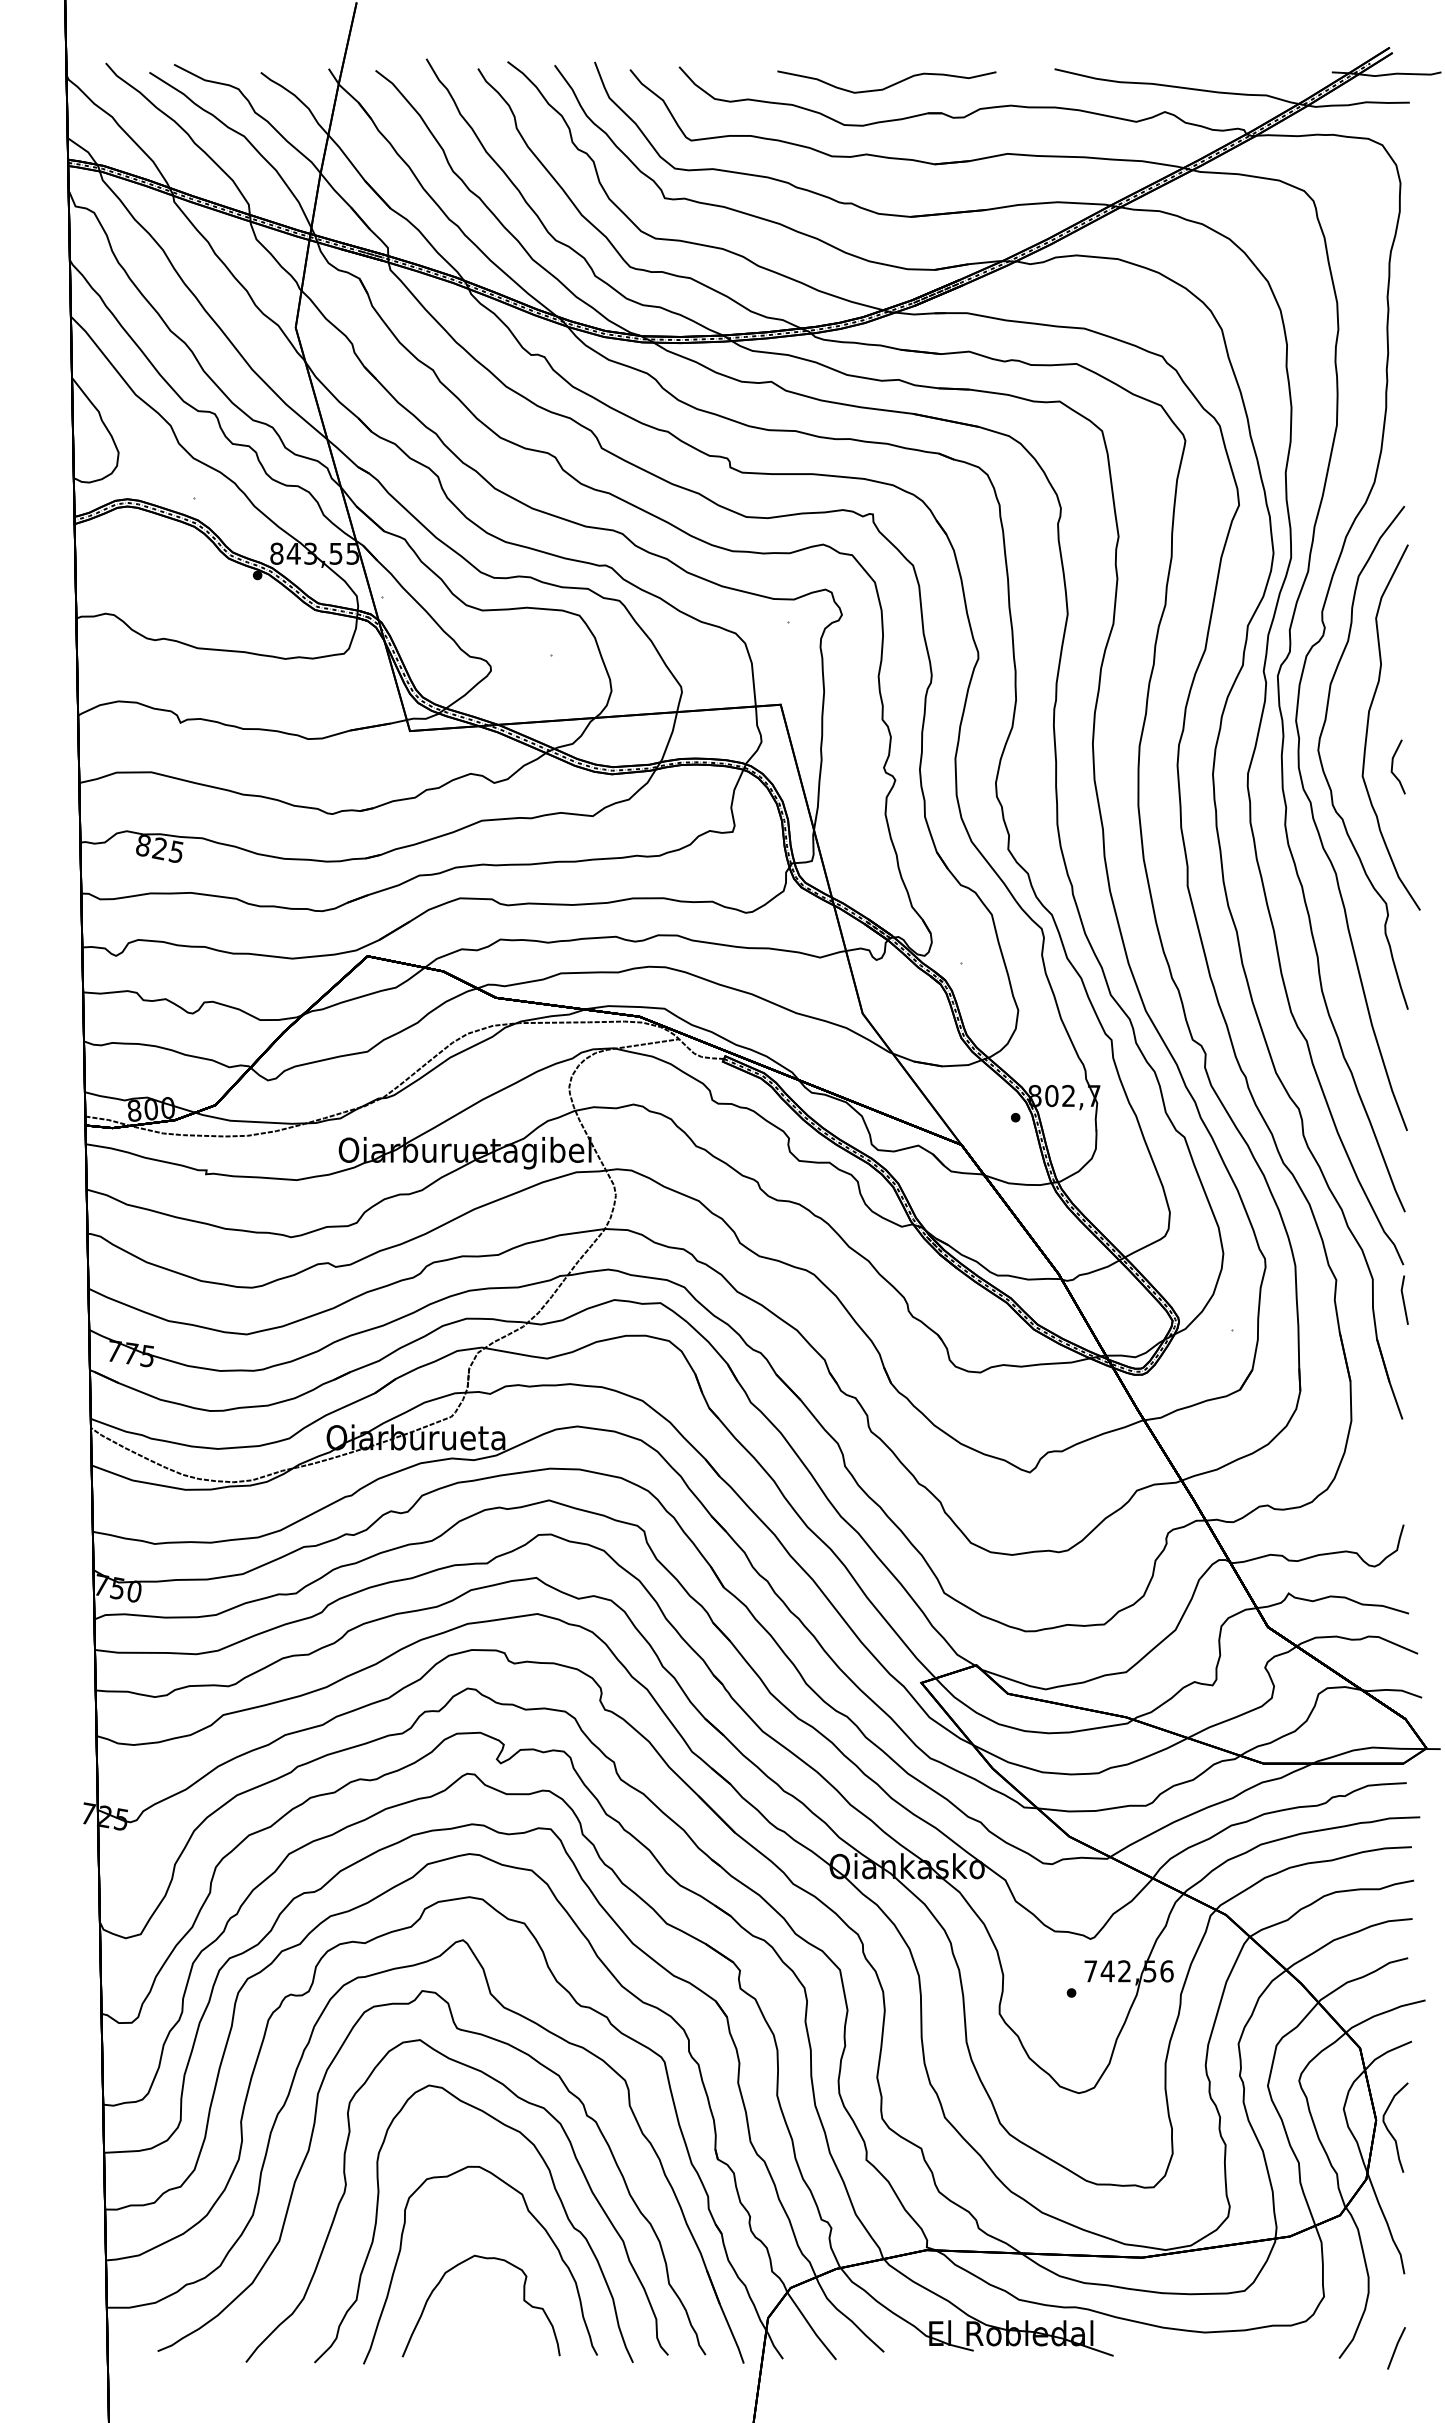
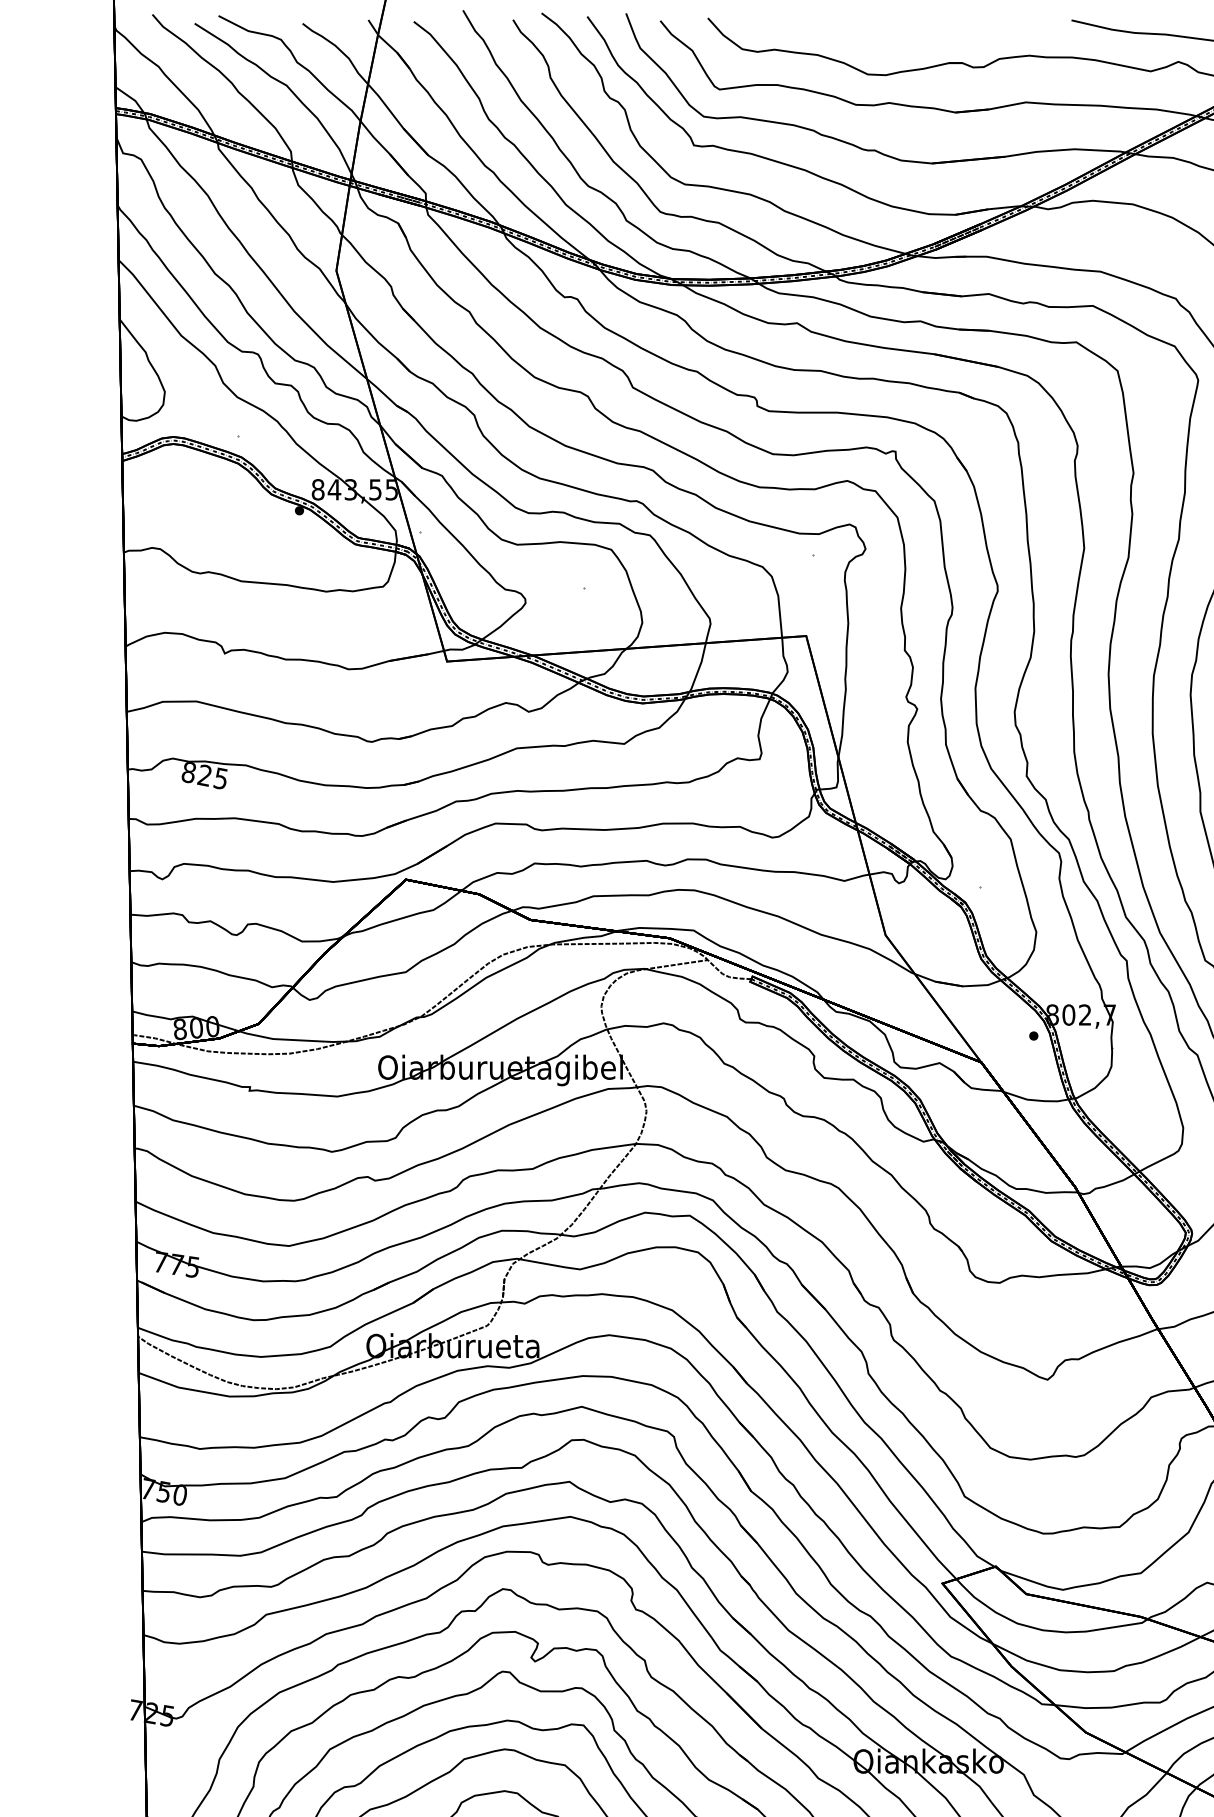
curve: (889, 85) -> (911, 36), removed

